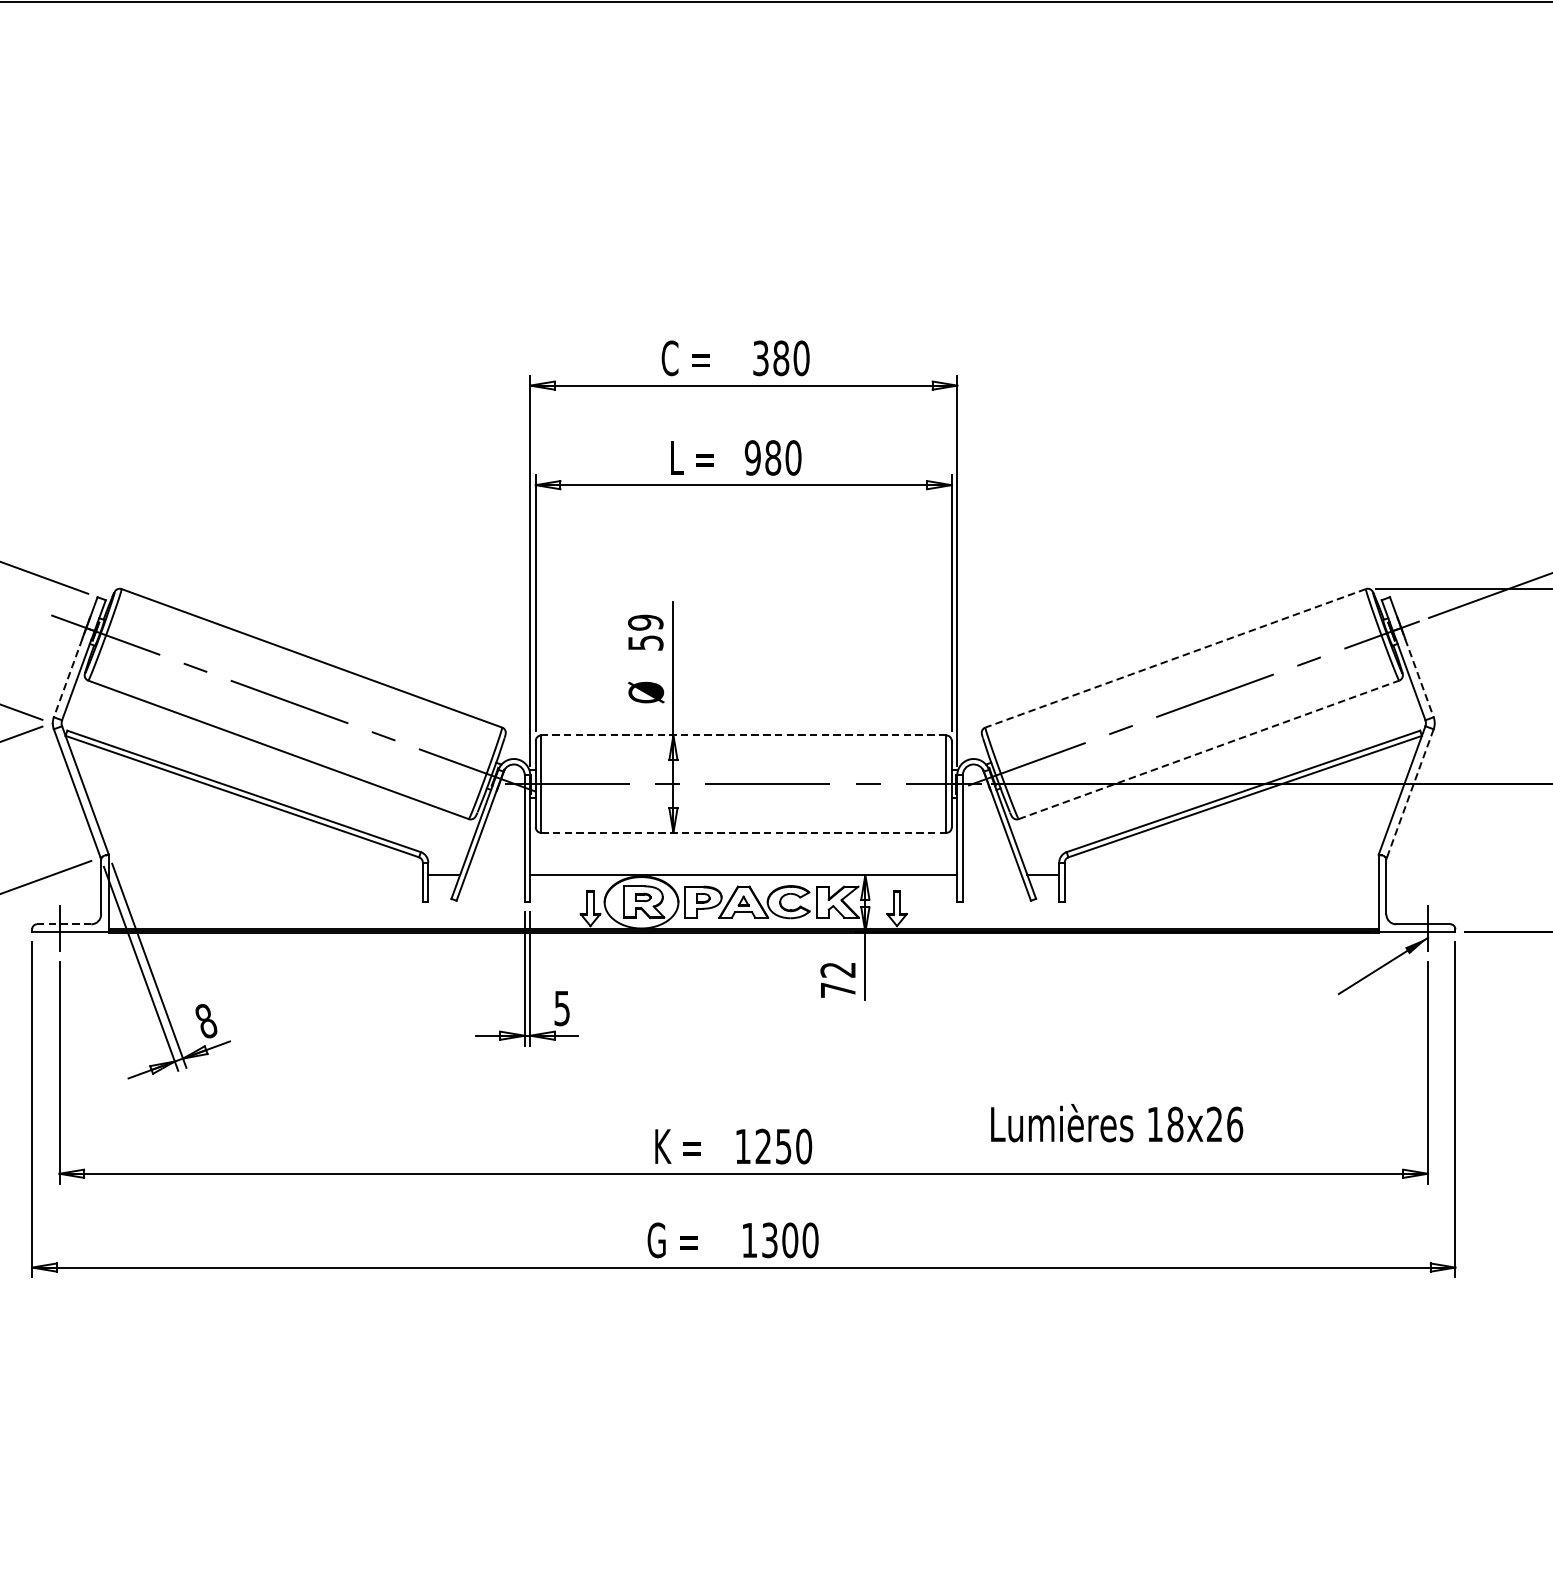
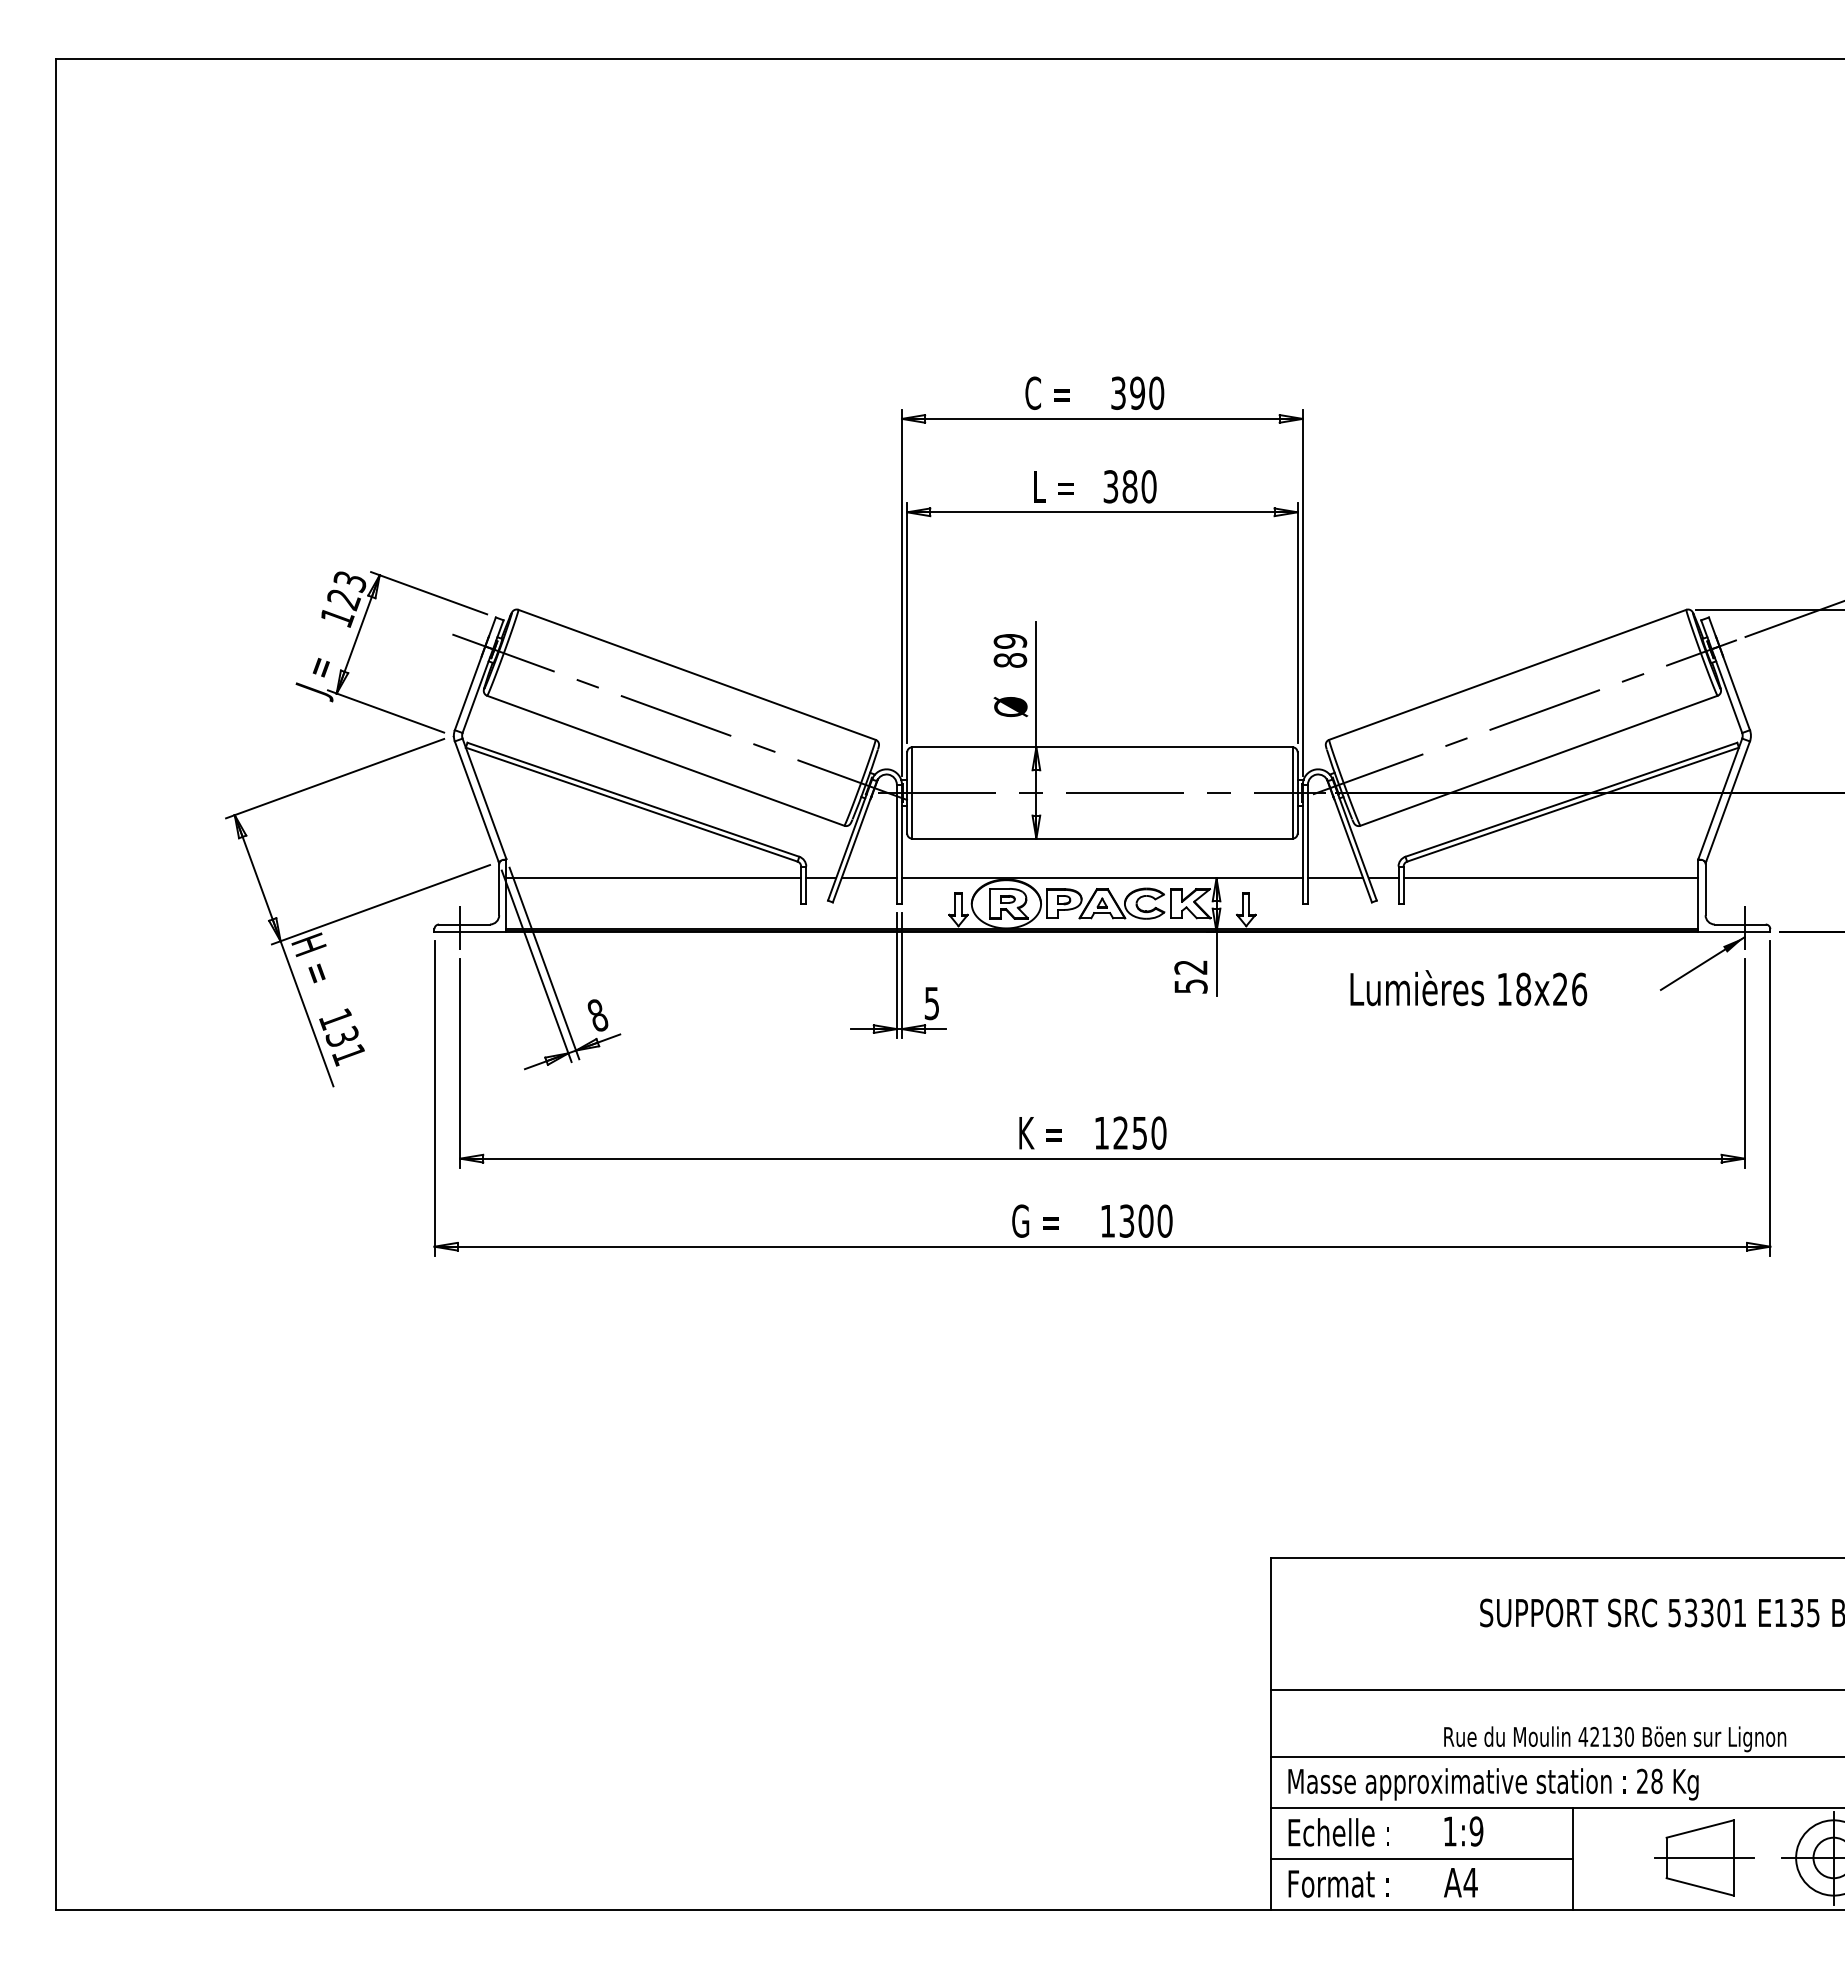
text: (781, 357) -> (1137, 392), 380 -> 390
text: (752, 457) -> (1110, 486), 980 -> 380
text: (645, 643) -> (1010, 660), 59 -> 89
line: (1175, 659) -> (1507, 675), dashed -> solid
line: (70, 672) -> (470, 688), dashed -> solid
line: (1417, 672) -> (1734, 688), dashed -> solid
line: (742, 735) -> (1101, 747), dashed -> solid
line: (1209, 749) -> (1539, 760), dashed -> solid
line: (1409, 794) -> (1727, 802), dashed -> solid
line: (743, 832) -> (1102, 838), dashed -> solid
line: (265, 875) -> (653, 878), added
line: (494, 875) -> (868, 878), added
line: (992, 875) -> (1335, 878), added
line: (1221, 875) -> (1550, 878), added
line: (64, 924) -> (464, 924), dashed -> solid
text: (837, 990) -> (1190, 986), 72 -> 52
text: (1116, 1123) -> (1468, 988), moved

